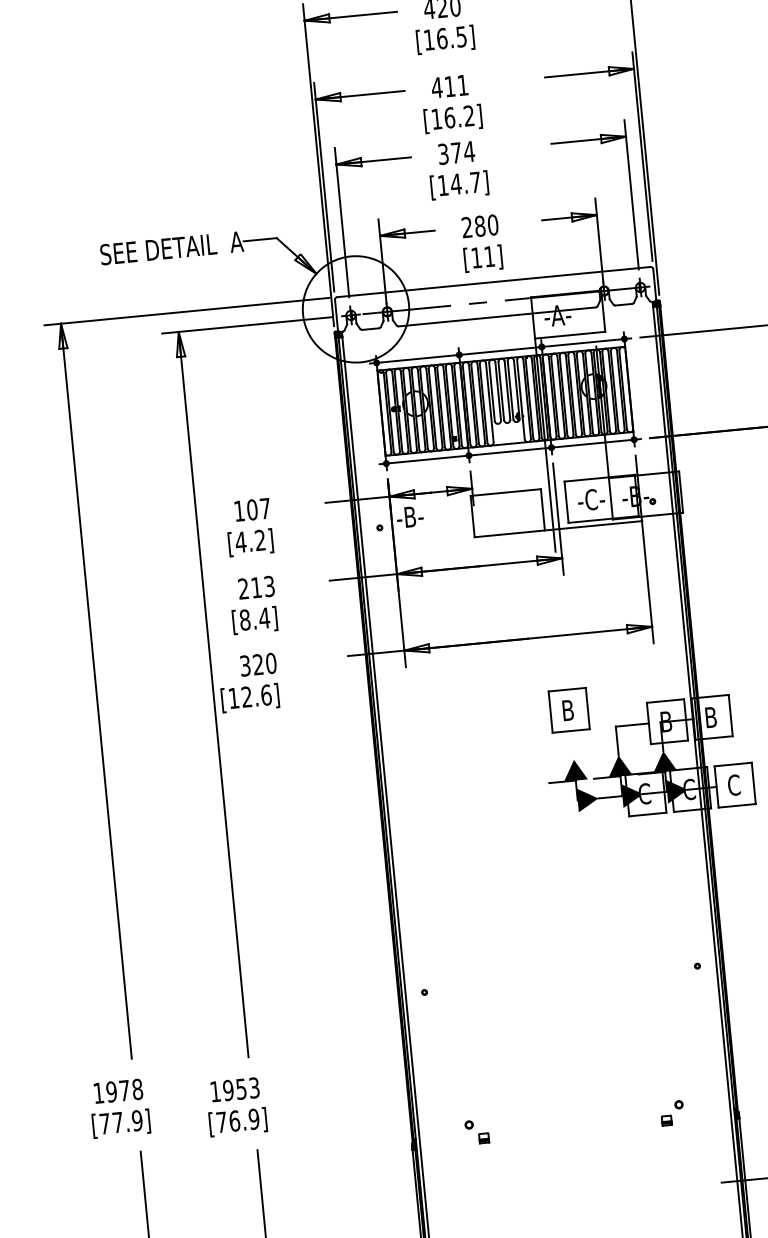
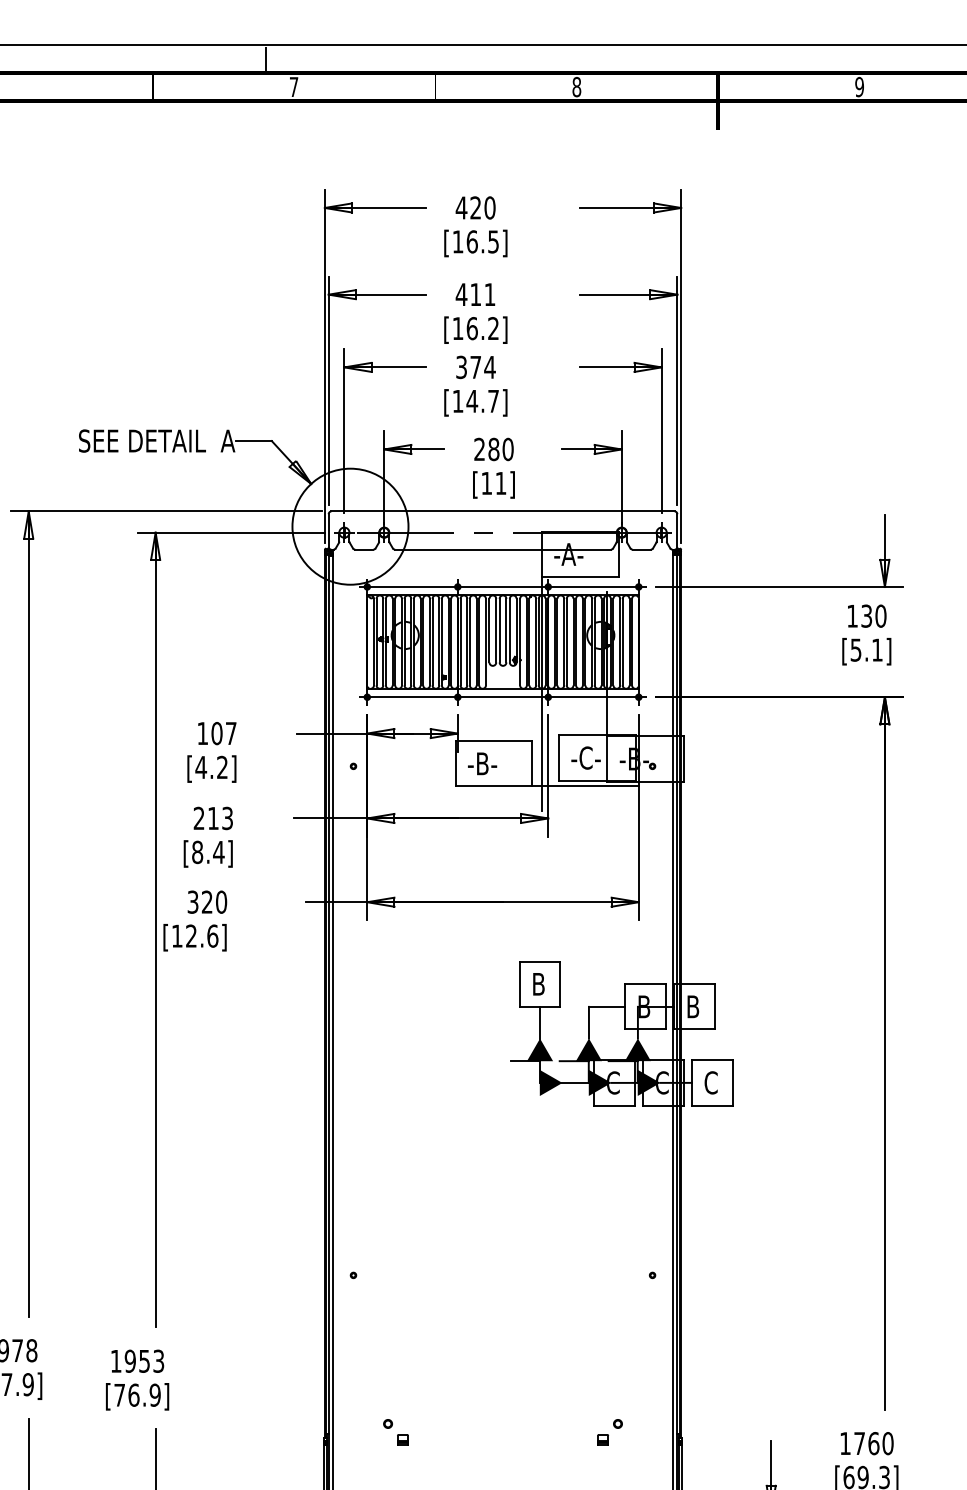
text: (410, 516) -> (482, 763), moved
line: (573, 745) -> (540, 1022), added

